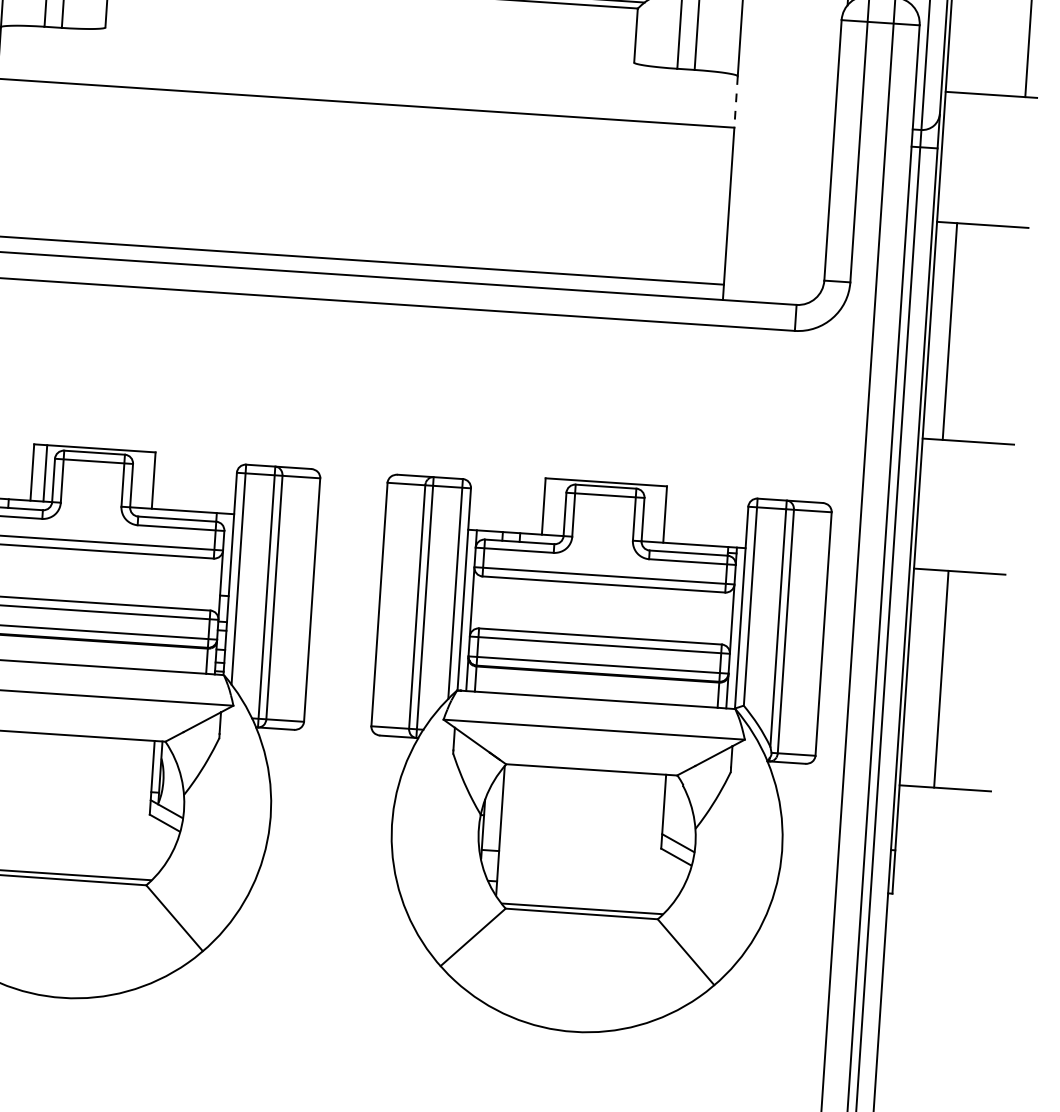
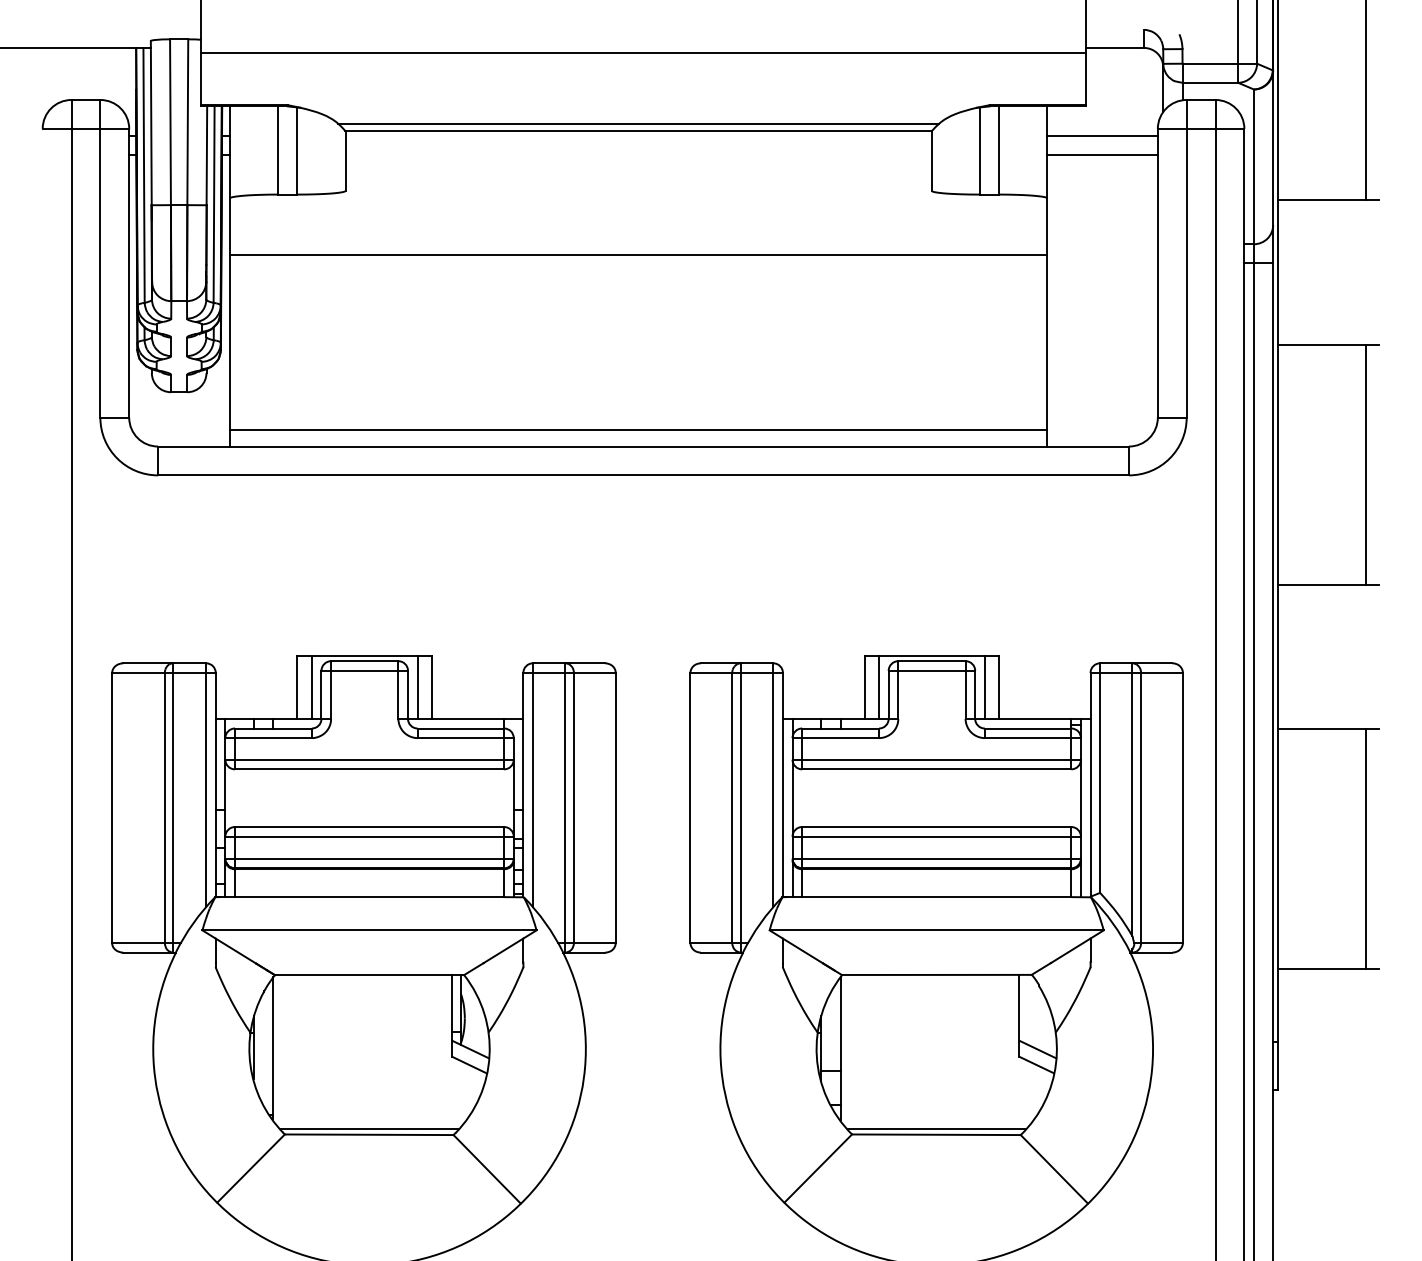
line: (791, 22) -> (1102, 135), added
line: (790, 40) -> (1102, 155), added
line: (736, 101) -> (1047, 226), dashed -> solid
line: (950, 331) -> (1366, 464), moved
line: (140, 479) -> (417, 687), added
line: (557, 507) -> (879, 687), added
line: (651, 513) -> (984, 687), added
line: (941, 679) -> (1366, 849), moved

